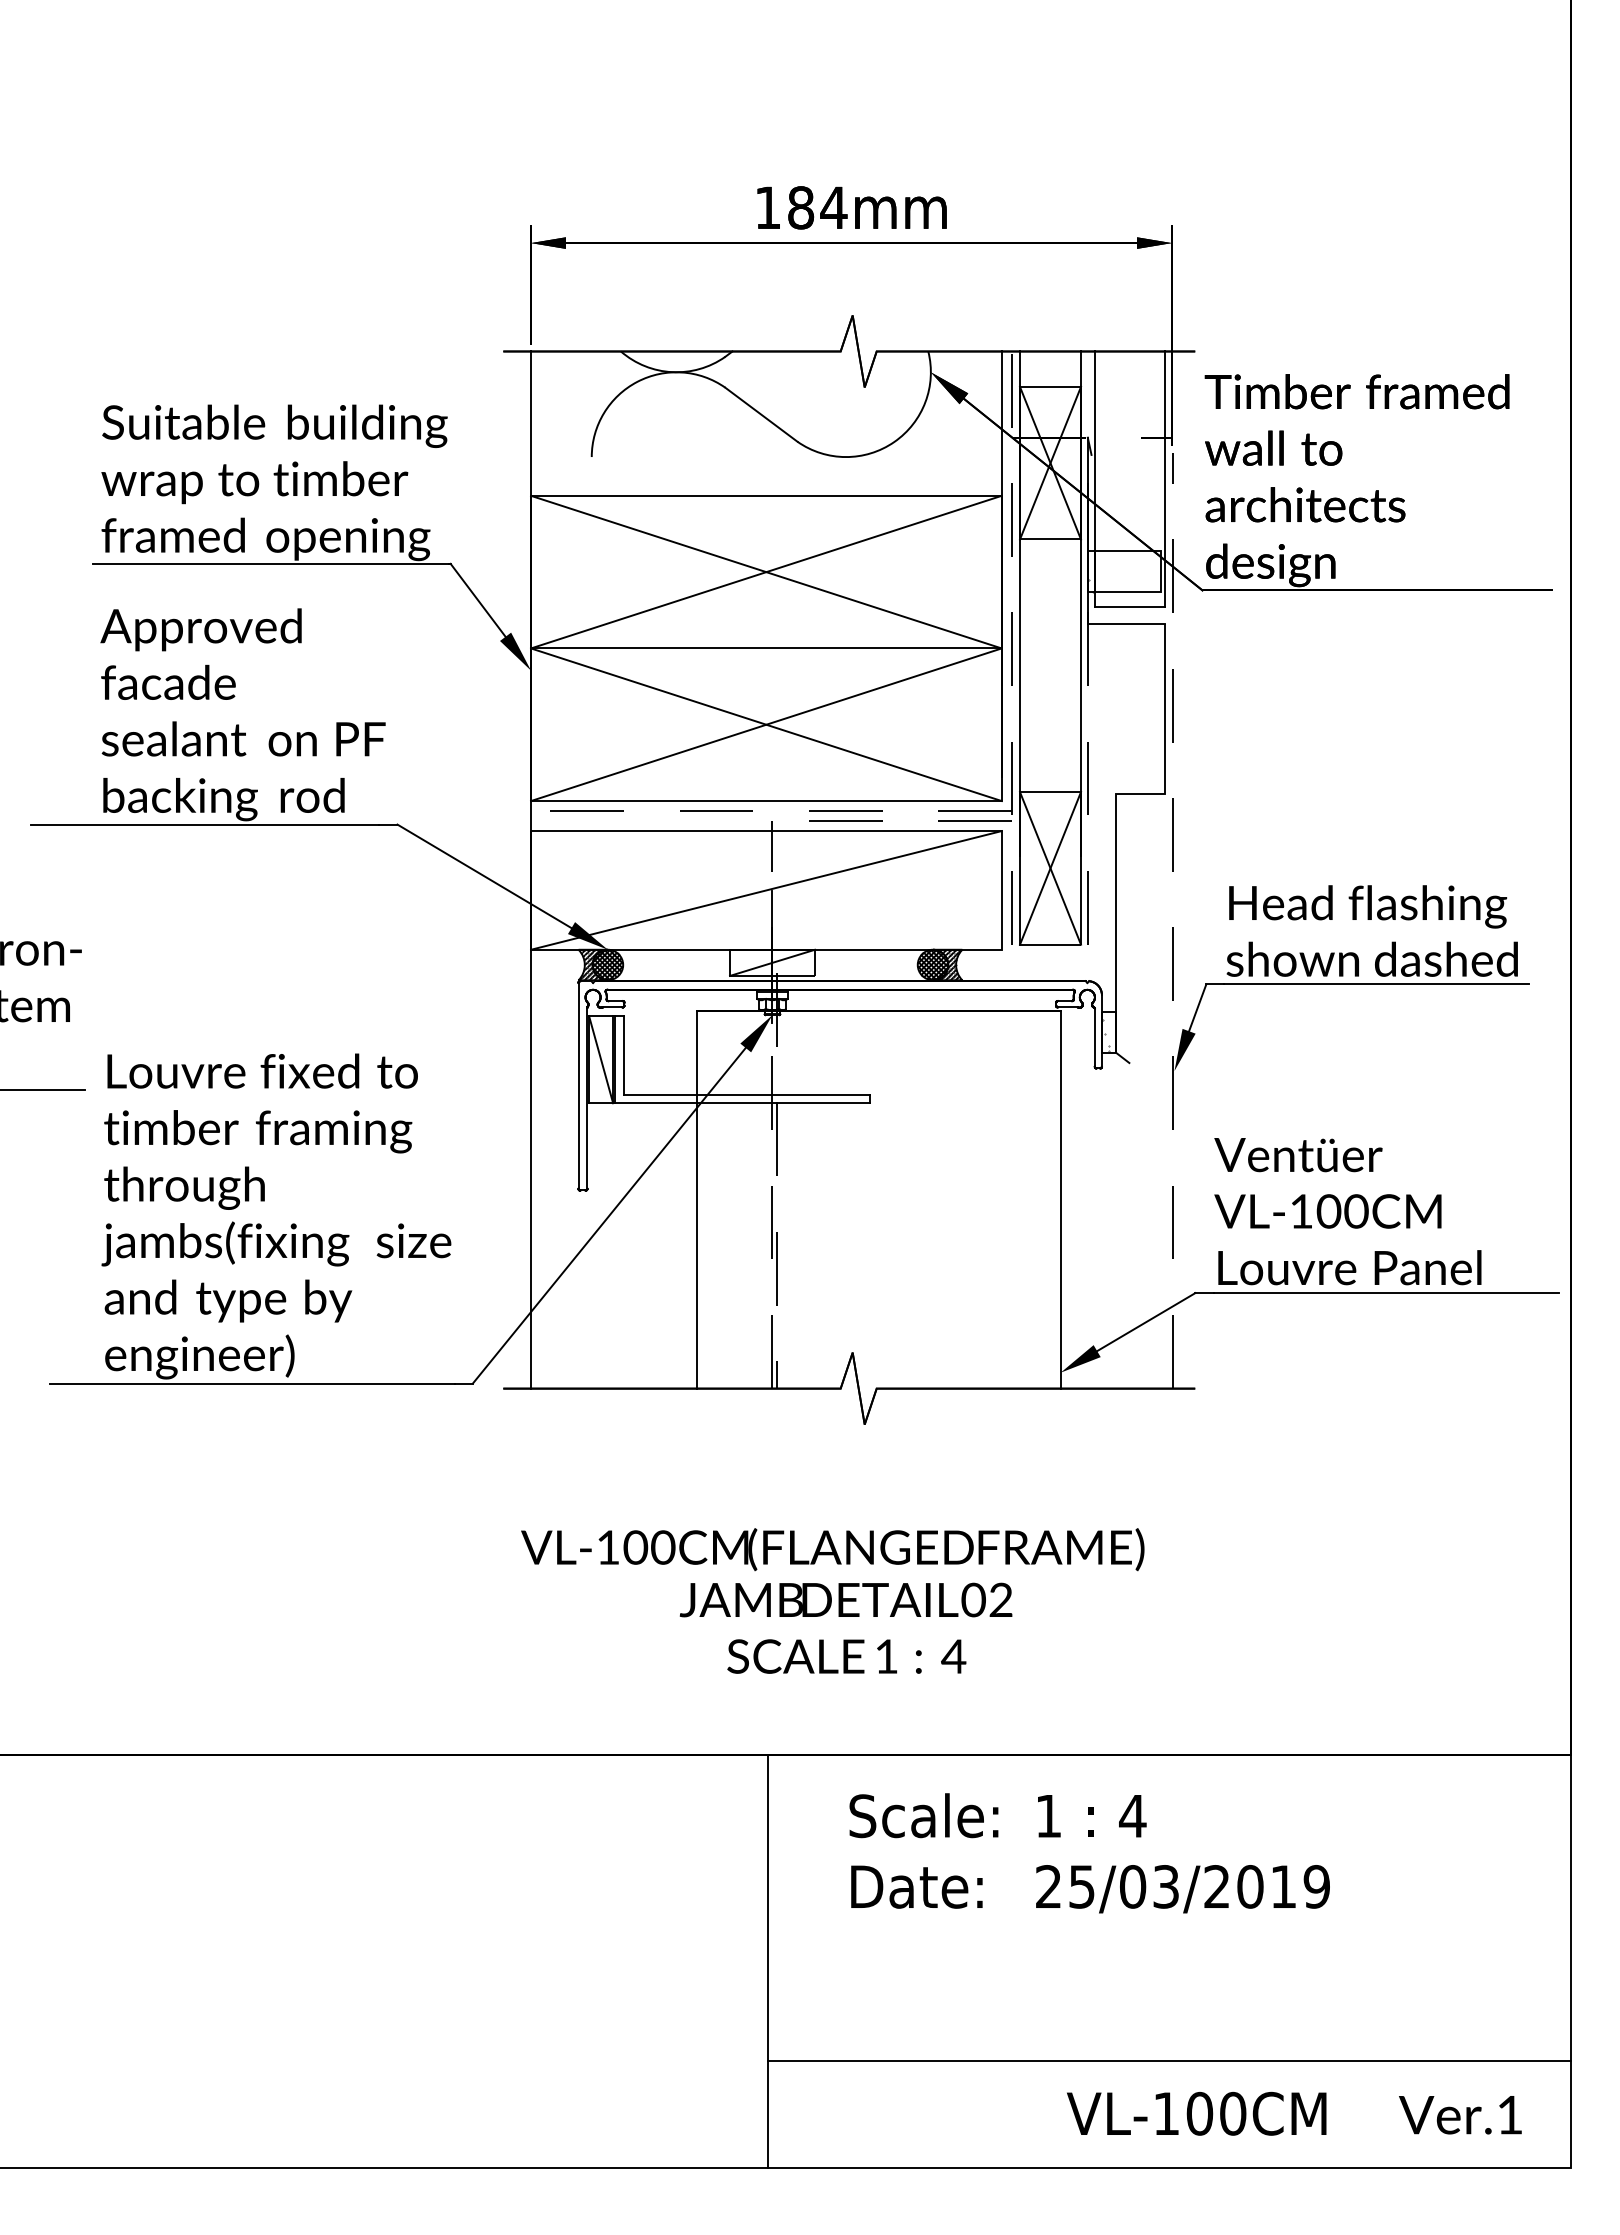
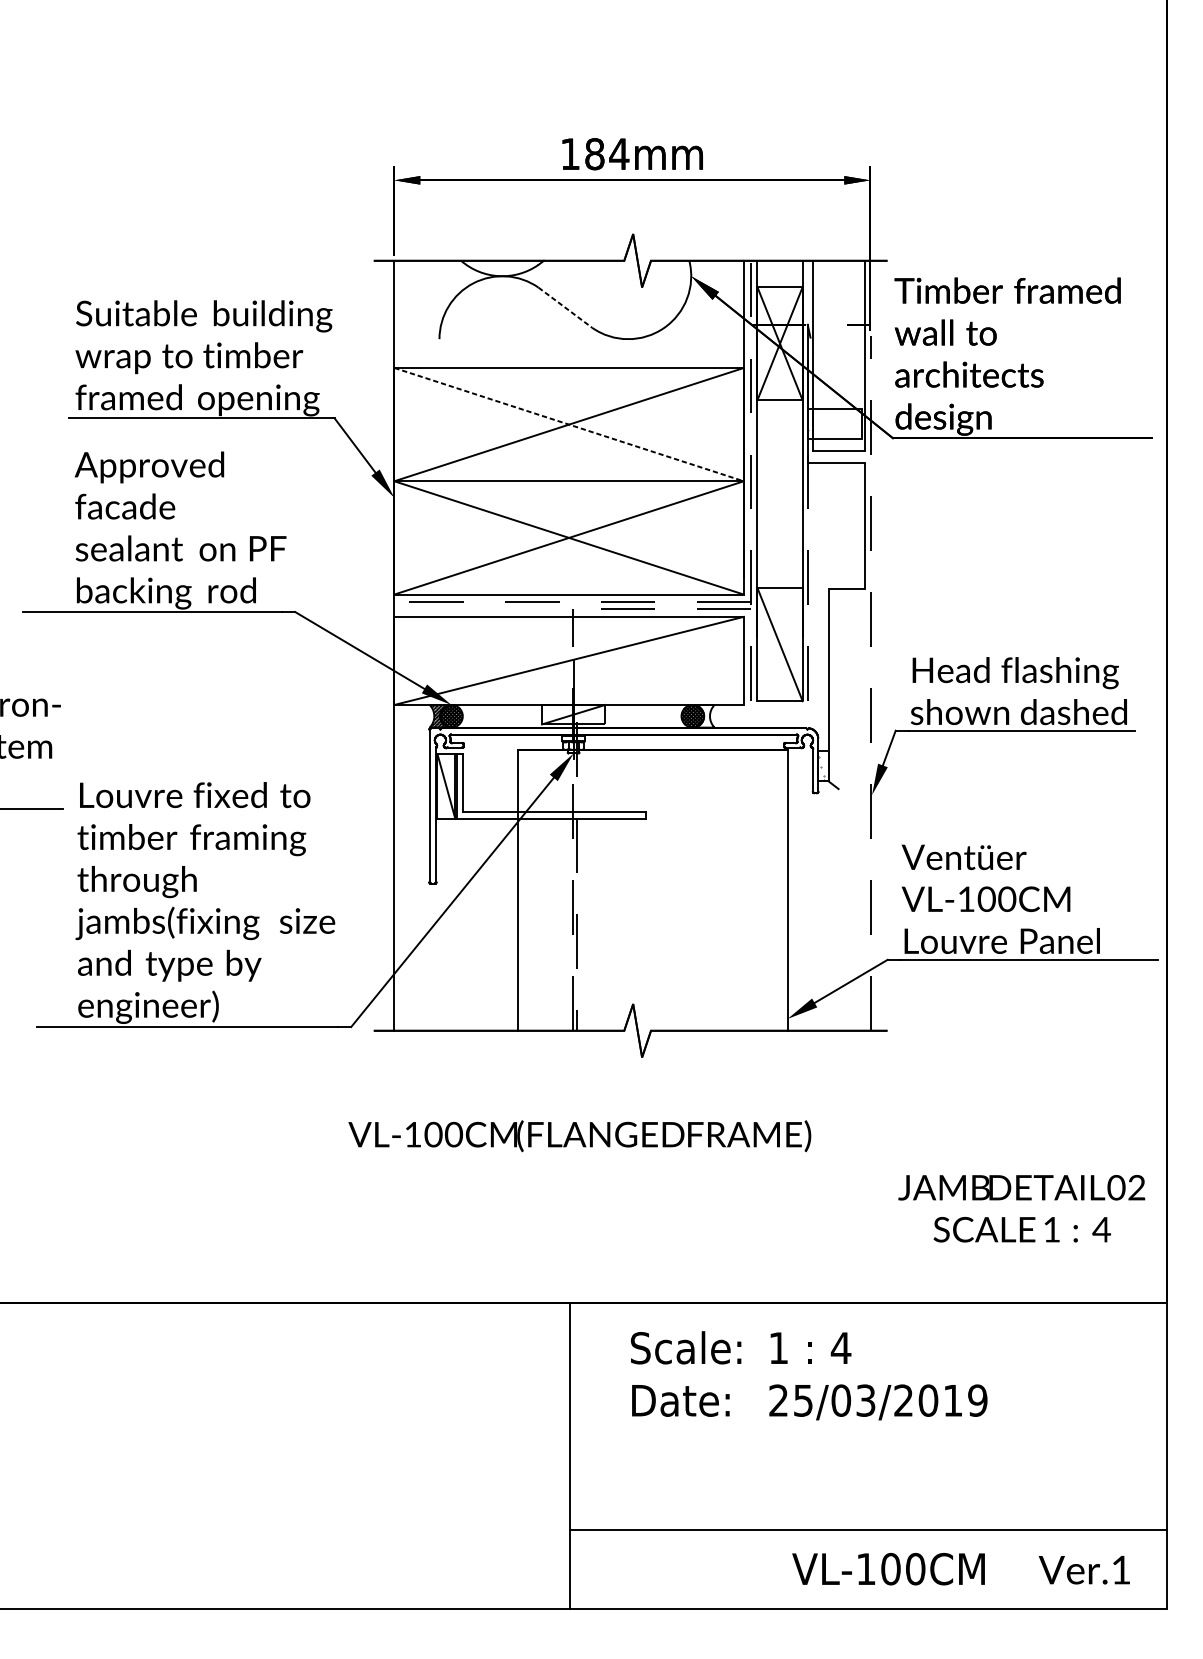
line: (761, 414) -> (565, 307), solid -> dashed
line: (766, 572) -> (569, 424), solid -> dashed
line: (1050, 868) -> (780, 644), removed
hatch: (948, 964) -> (704, 715), removed
text: (832, 1549) -> (579, 1136), moved
text: (845, 1627) -> (1021, 1208), moved

